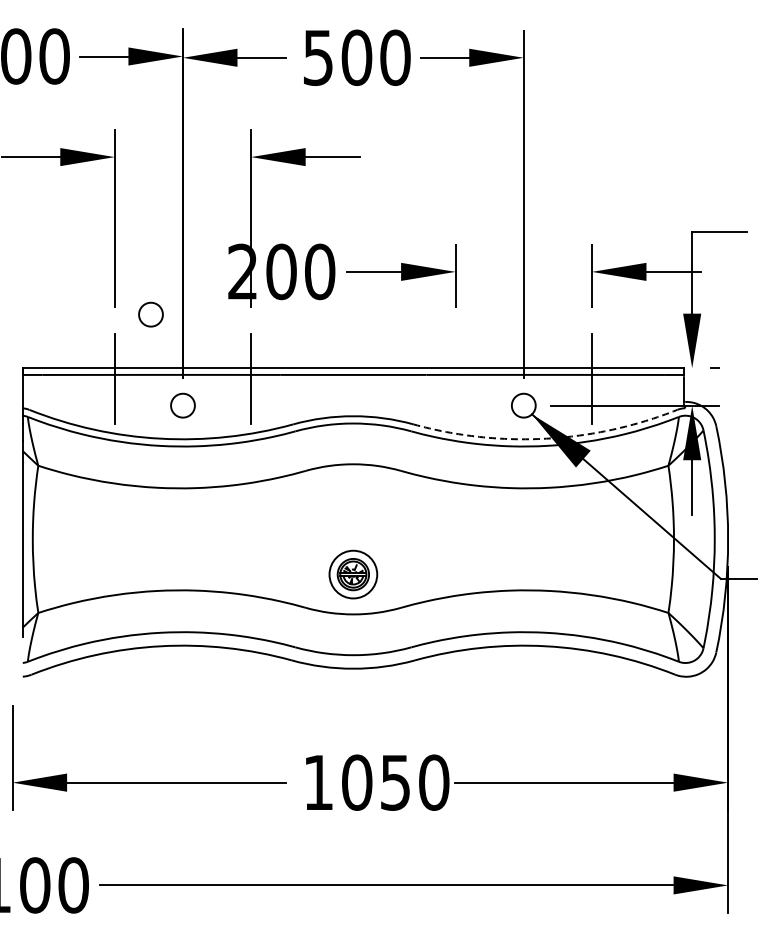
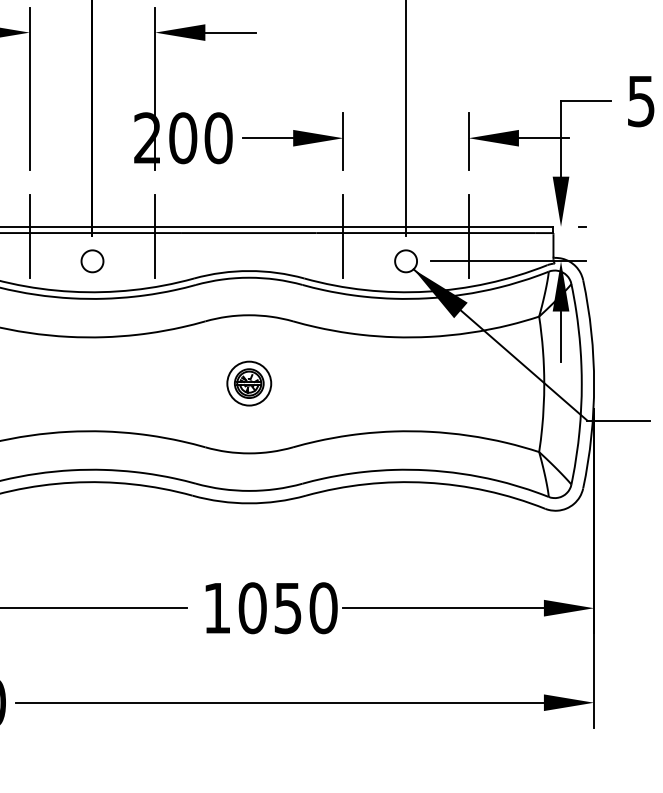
part: (150, 314) -> (62, 177), removed
line: (455, 378) -> (343, 236), added
arc: (546, 438) -> (426, 291), dashed -> solid
part: (353, 574) -> (249, 383), moved

